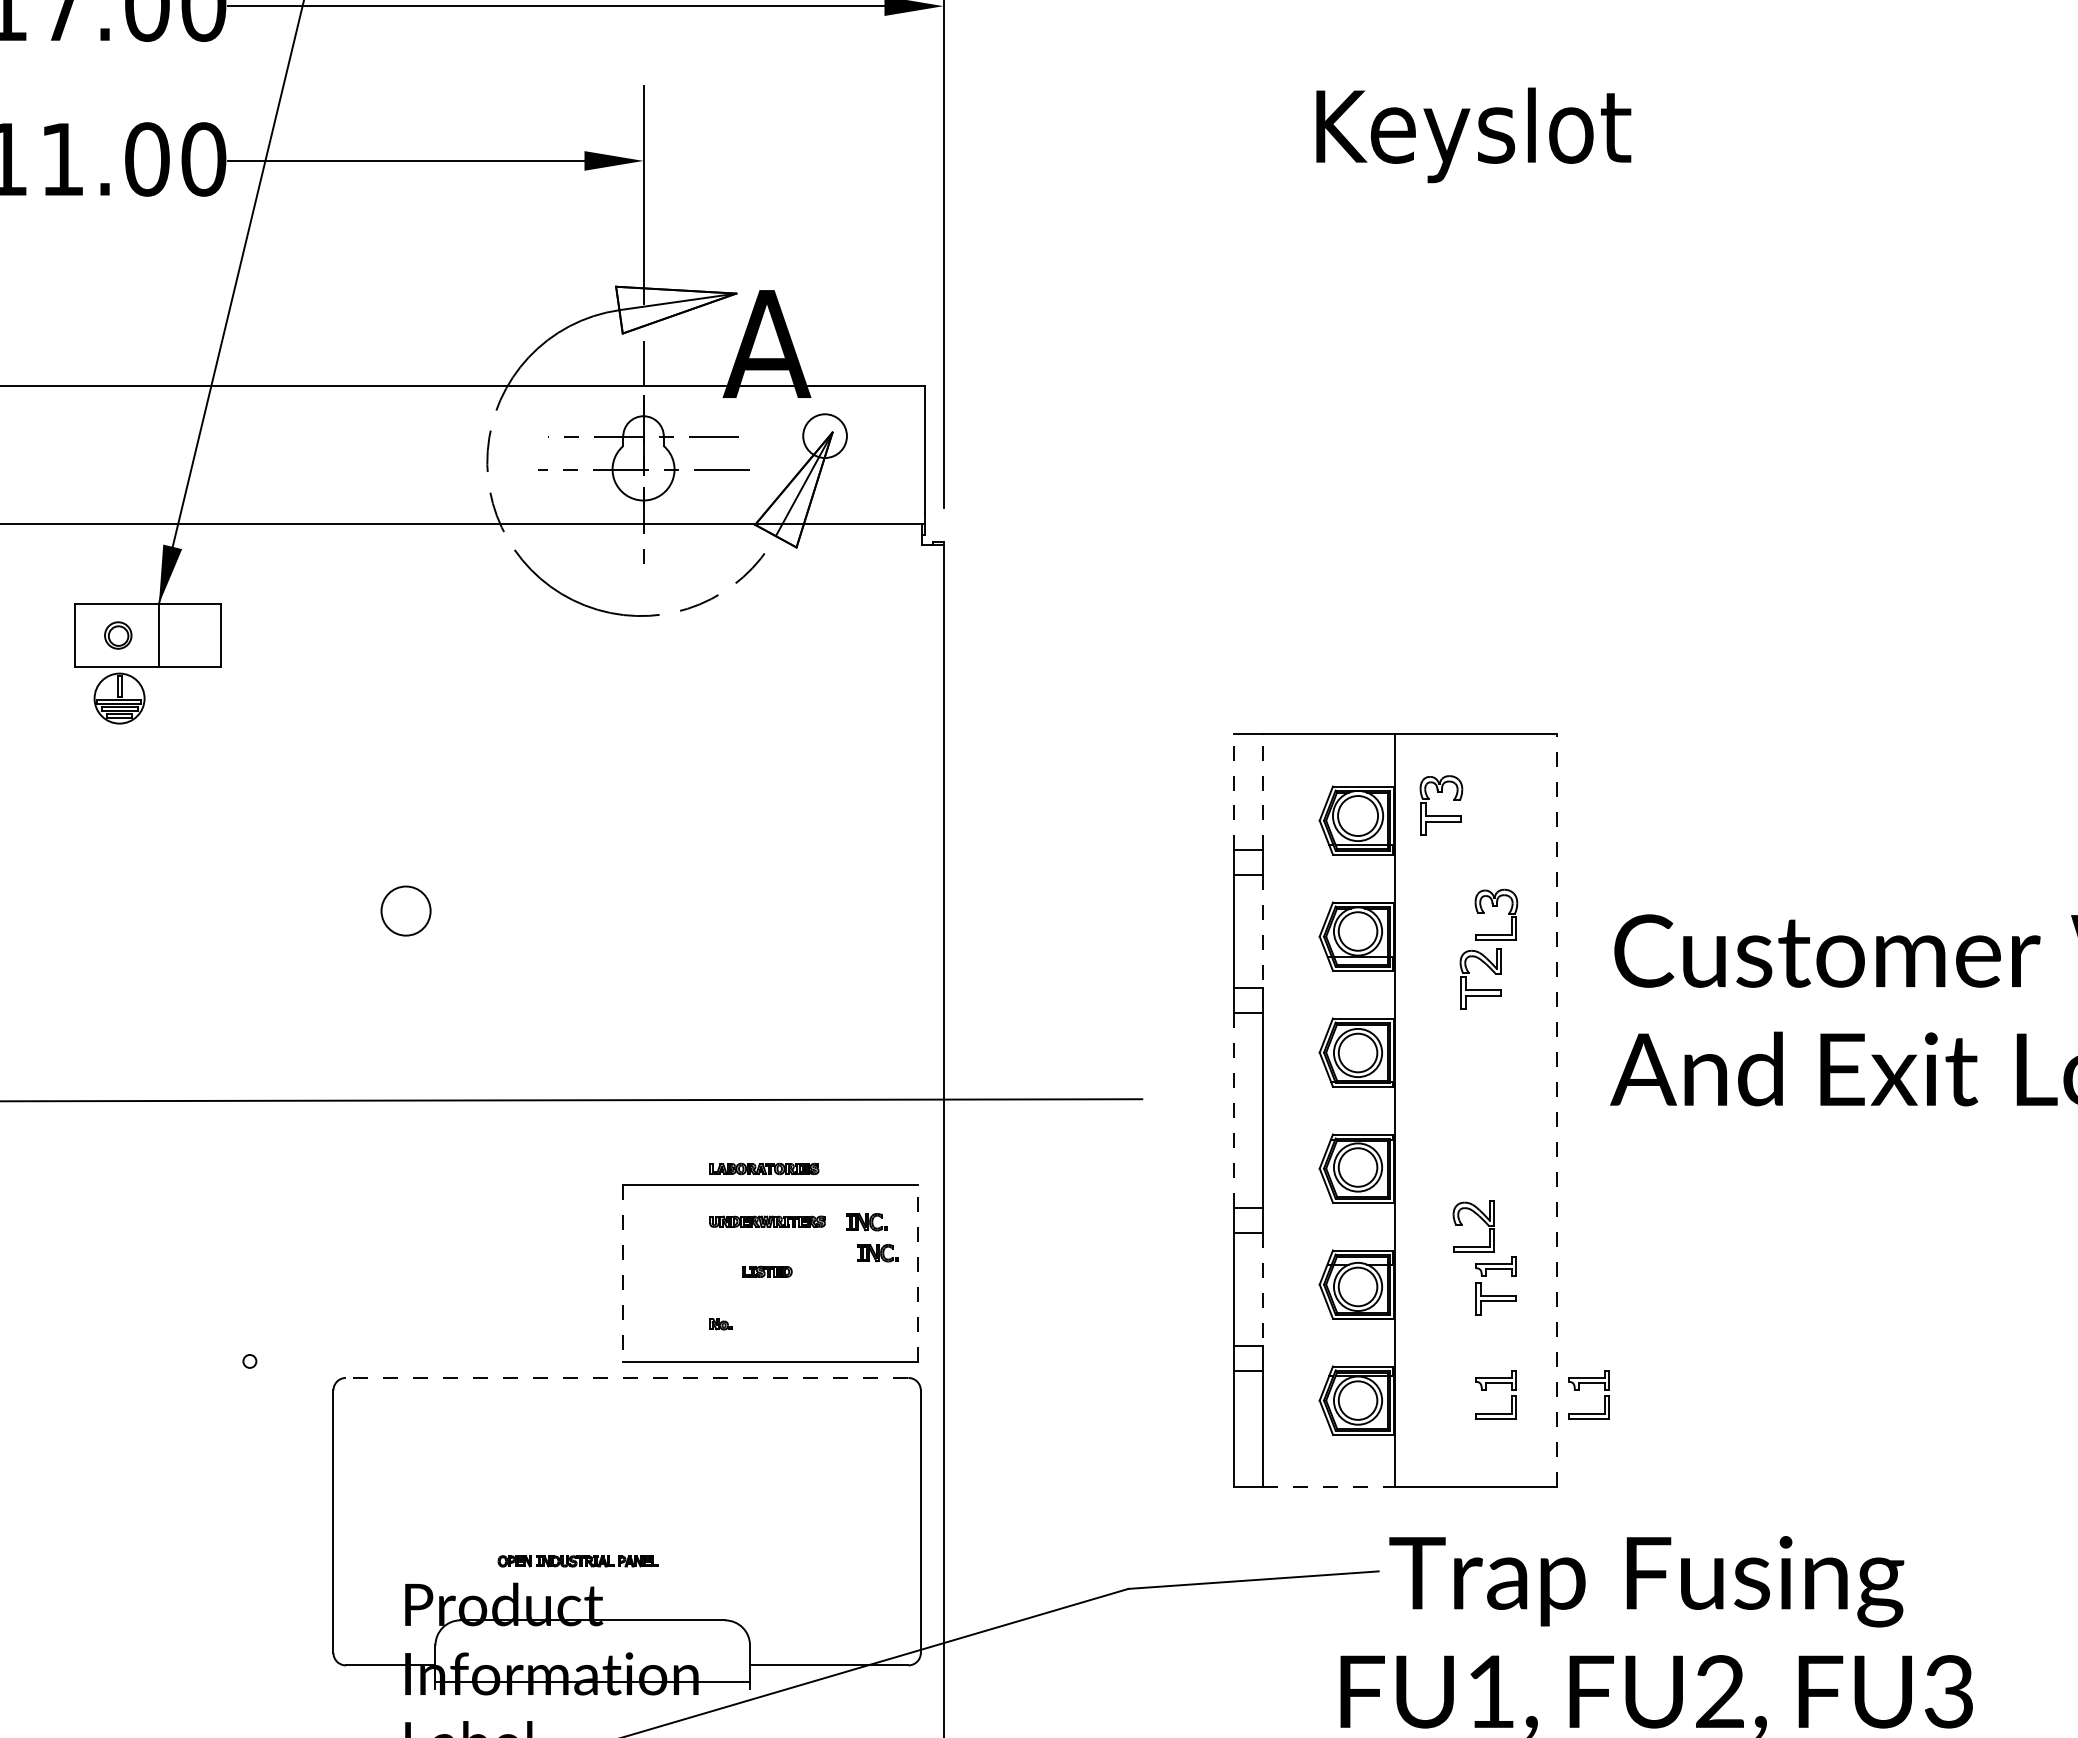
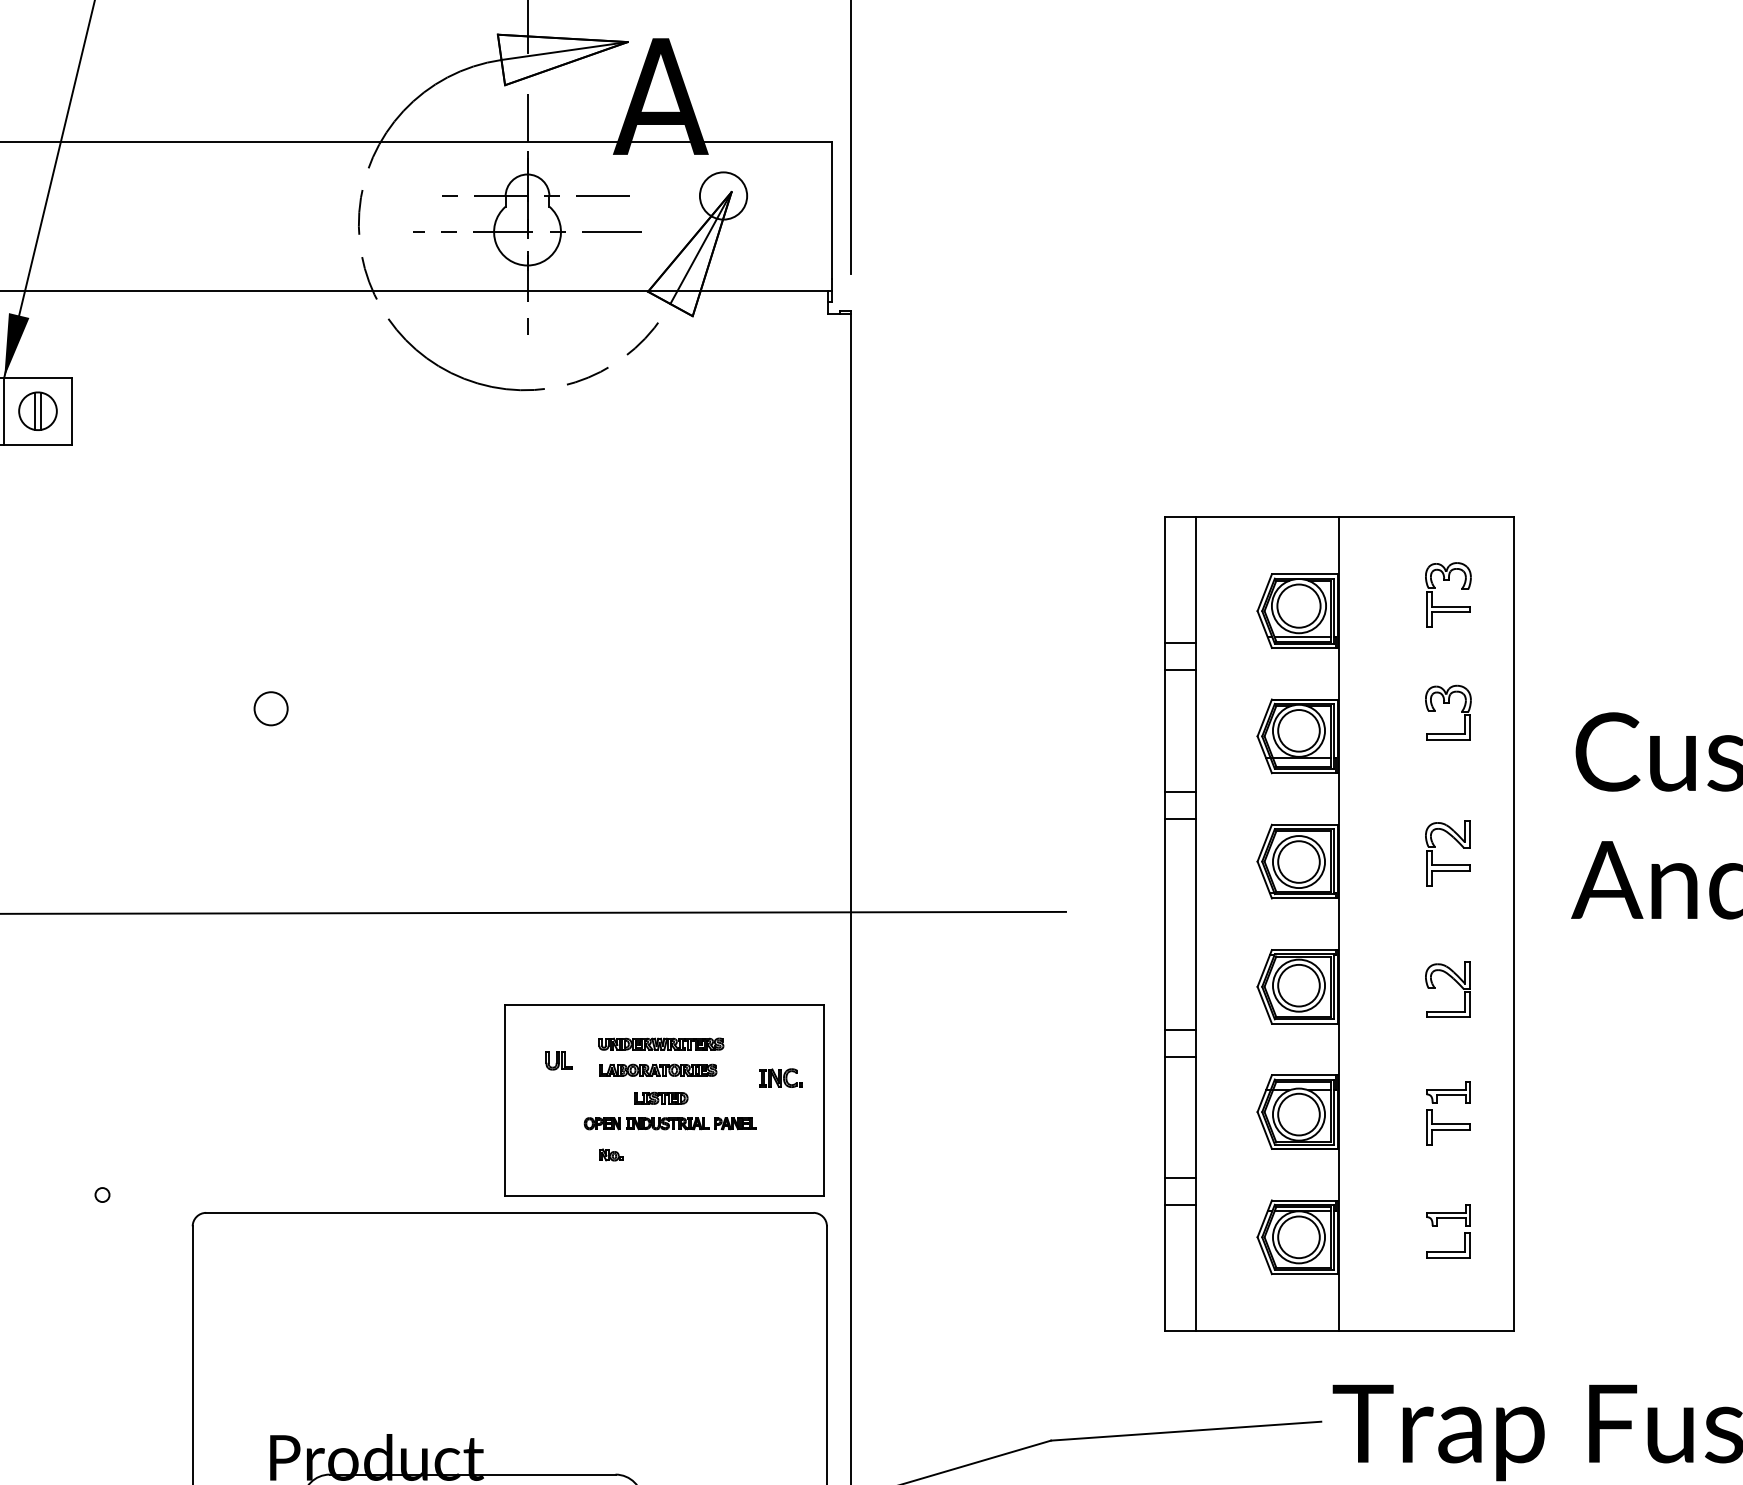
part: (189, 635) -> (37, 411), added
line: (1233, 791) -> (1164, 579), dashed -> solid
line: (1262, 791) -> (1195, 579), dashed -> solid
part: (1441, 815) -> (1448, 605), moved
circle: (405, 910) -> (270, 708), size x0.62
line: (1262, 932) -> (1195, 731), dashed -> solid
part: (1480, 989) -> (1447, 864), moved
line: (1233, 1110) -> (1164, 924), dashed -> solid
line: (1556, 1110) -> (1513, 924), dashed -> solid
part: (764, 1168) -> (658, 1069), moved
part: (1480, 1218) -> (1454, 981), moved
part: (866, 1222) -> (768, 1045), removed
part: (672, 1237) -> (558, 1061), added
line: (918, 1273) -> (824, 1100), dashed -> solid
line: (623, 1274) -> (505, 1101), dashed -> solid
line: (1262, 1290) -> (1195, 1118), dashed -> solid
line: (626, 1377) -> (509, 1212), dashed -> solid
part: (1579, 1390) -> (1538, 1226), removed
line: (1329, 1487) -> (1268, 1331), dashed -> solid
part: (577, 1561) -> (670, 1123), moved

